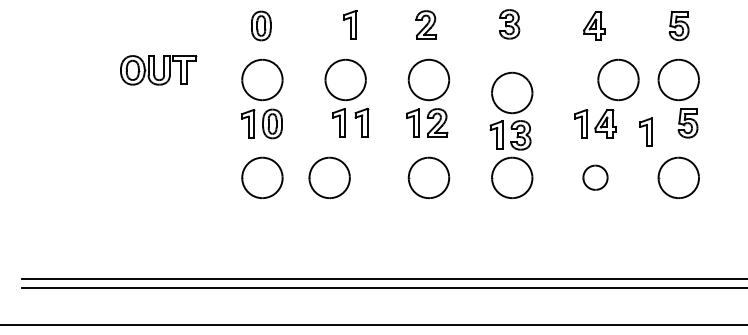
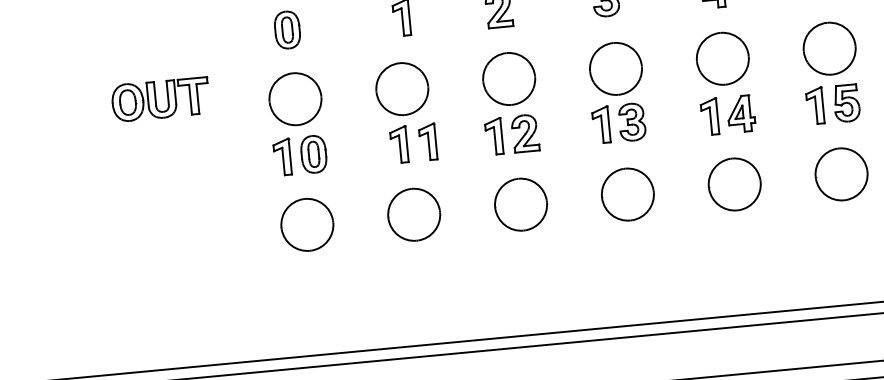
part: (618, 79) -> (722, 58), moved
part: (511, 110) -> (617, 91), moved
part: (645, 131) -> (813, 105), moved
part: (329, 177) -> (413, 214), moved
part: (595, 177) -> (734, 183), size x1.67

